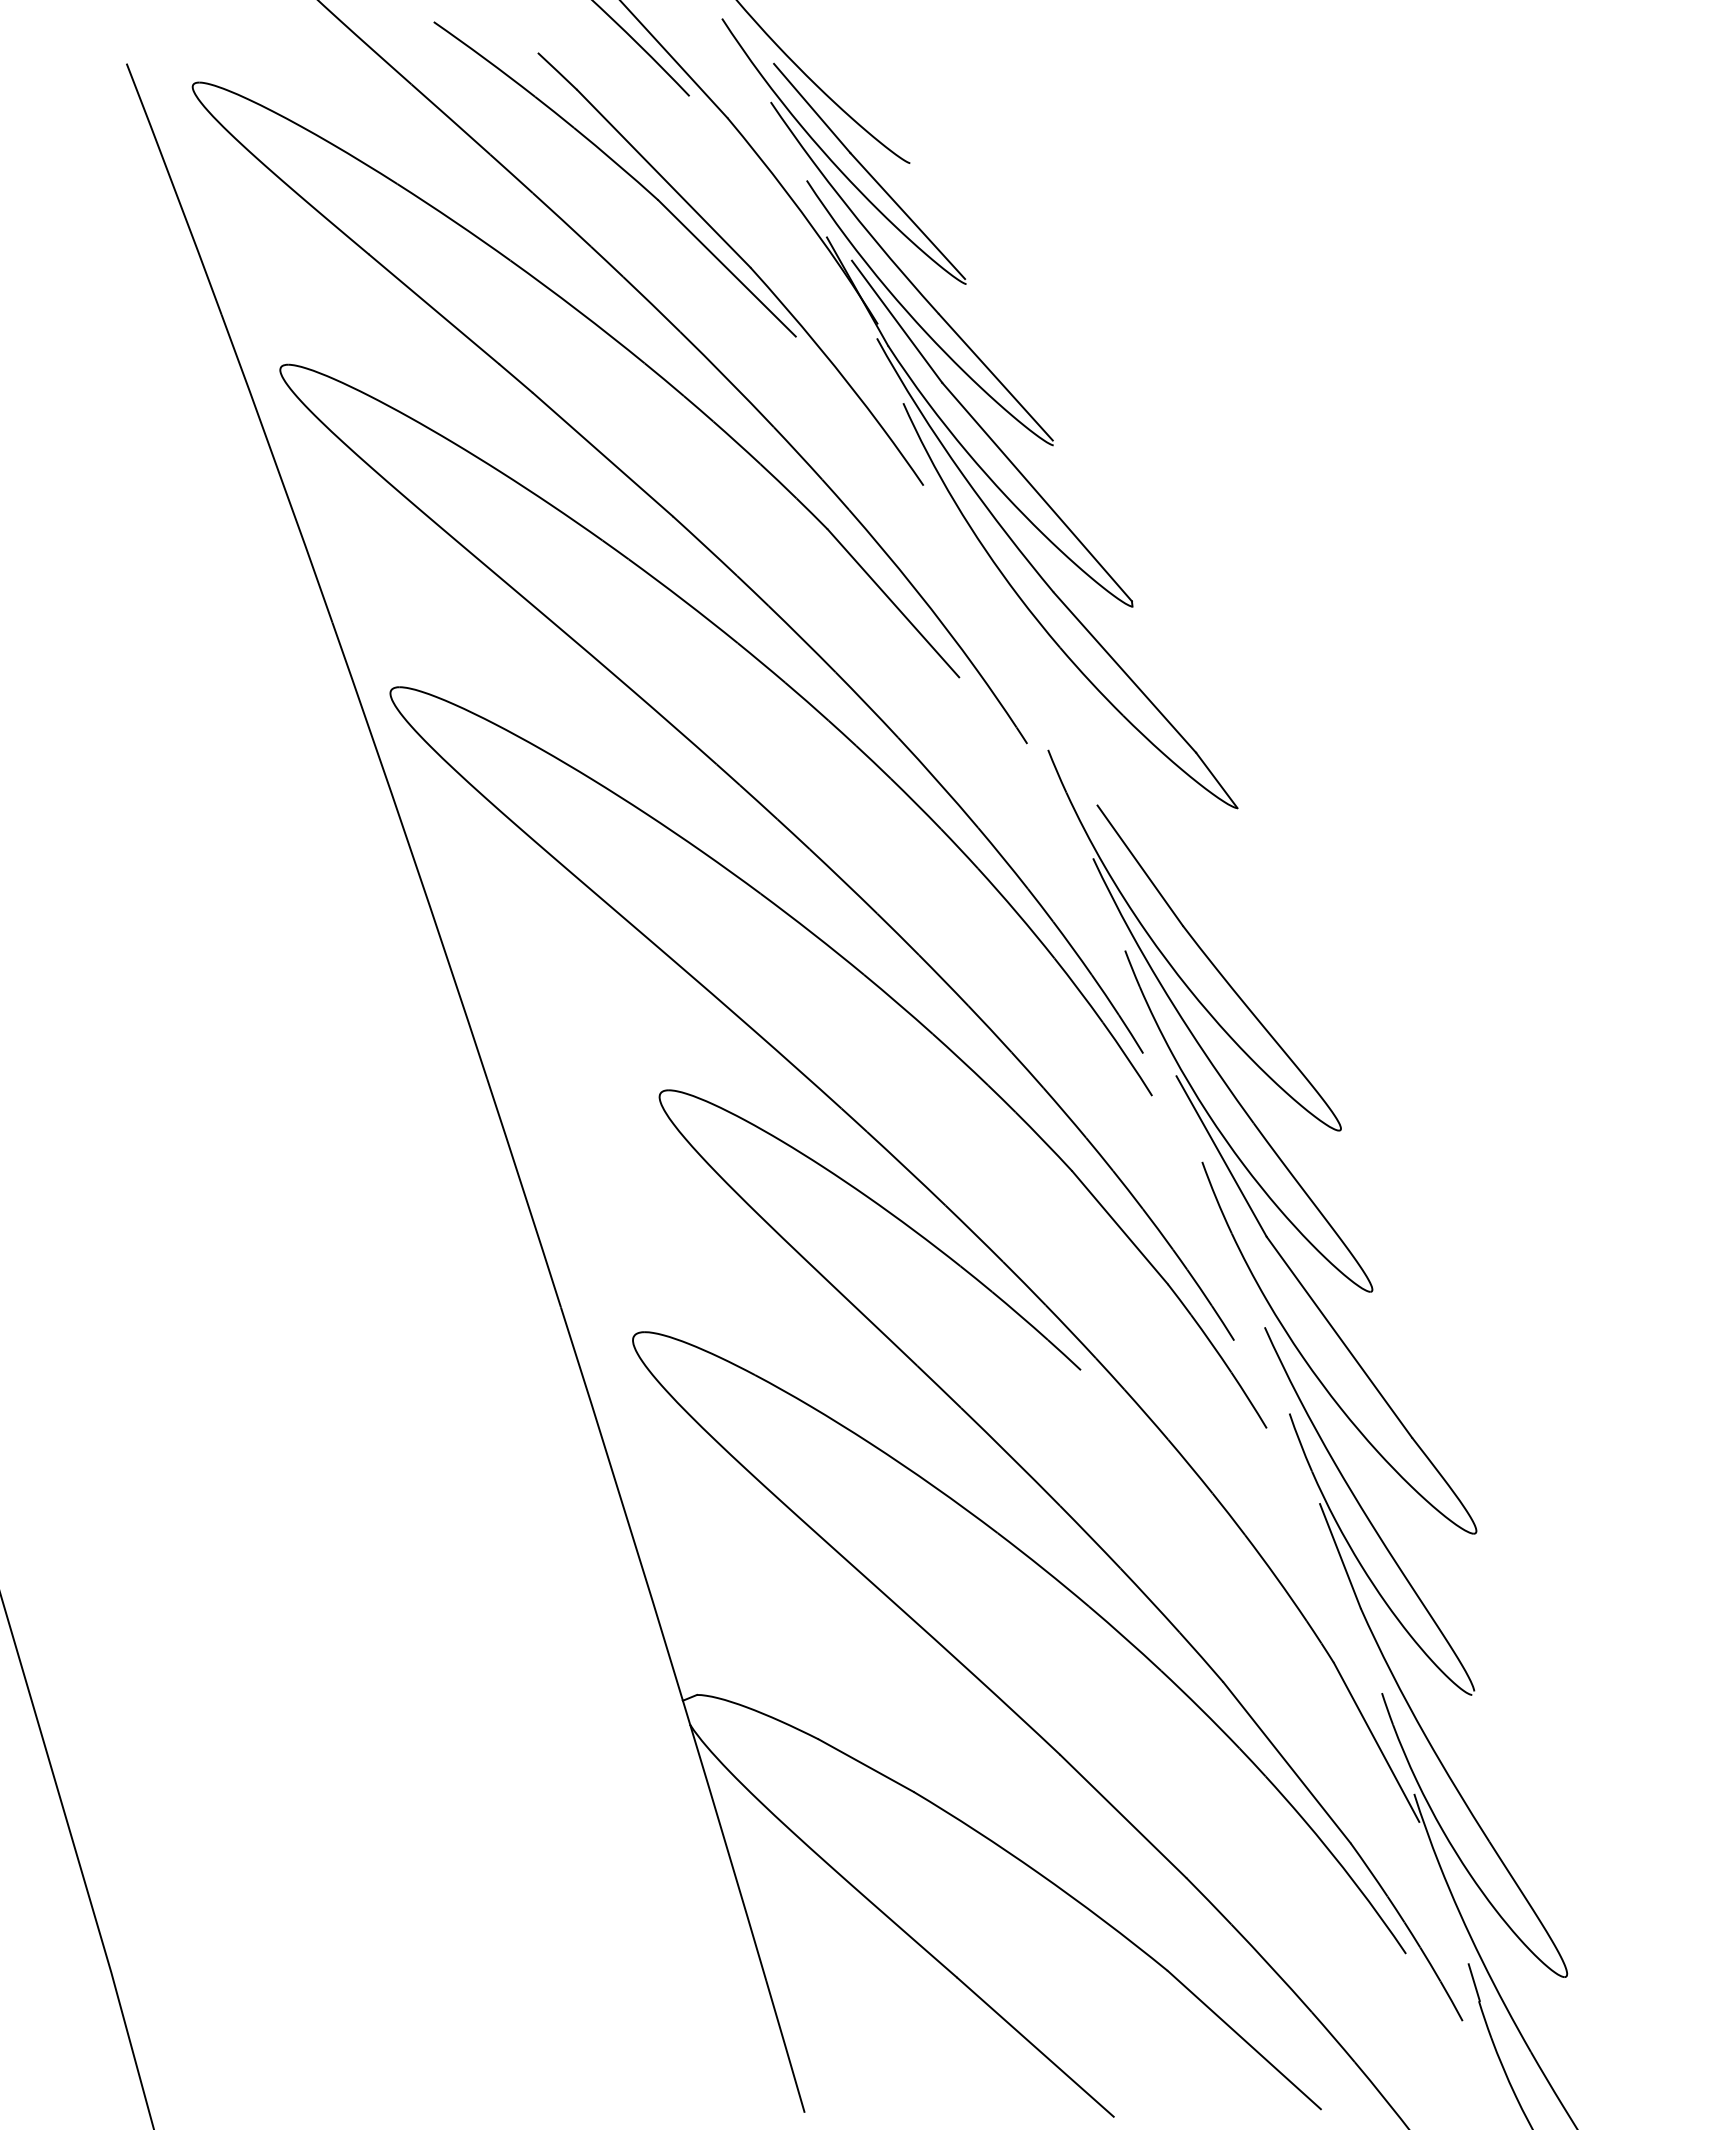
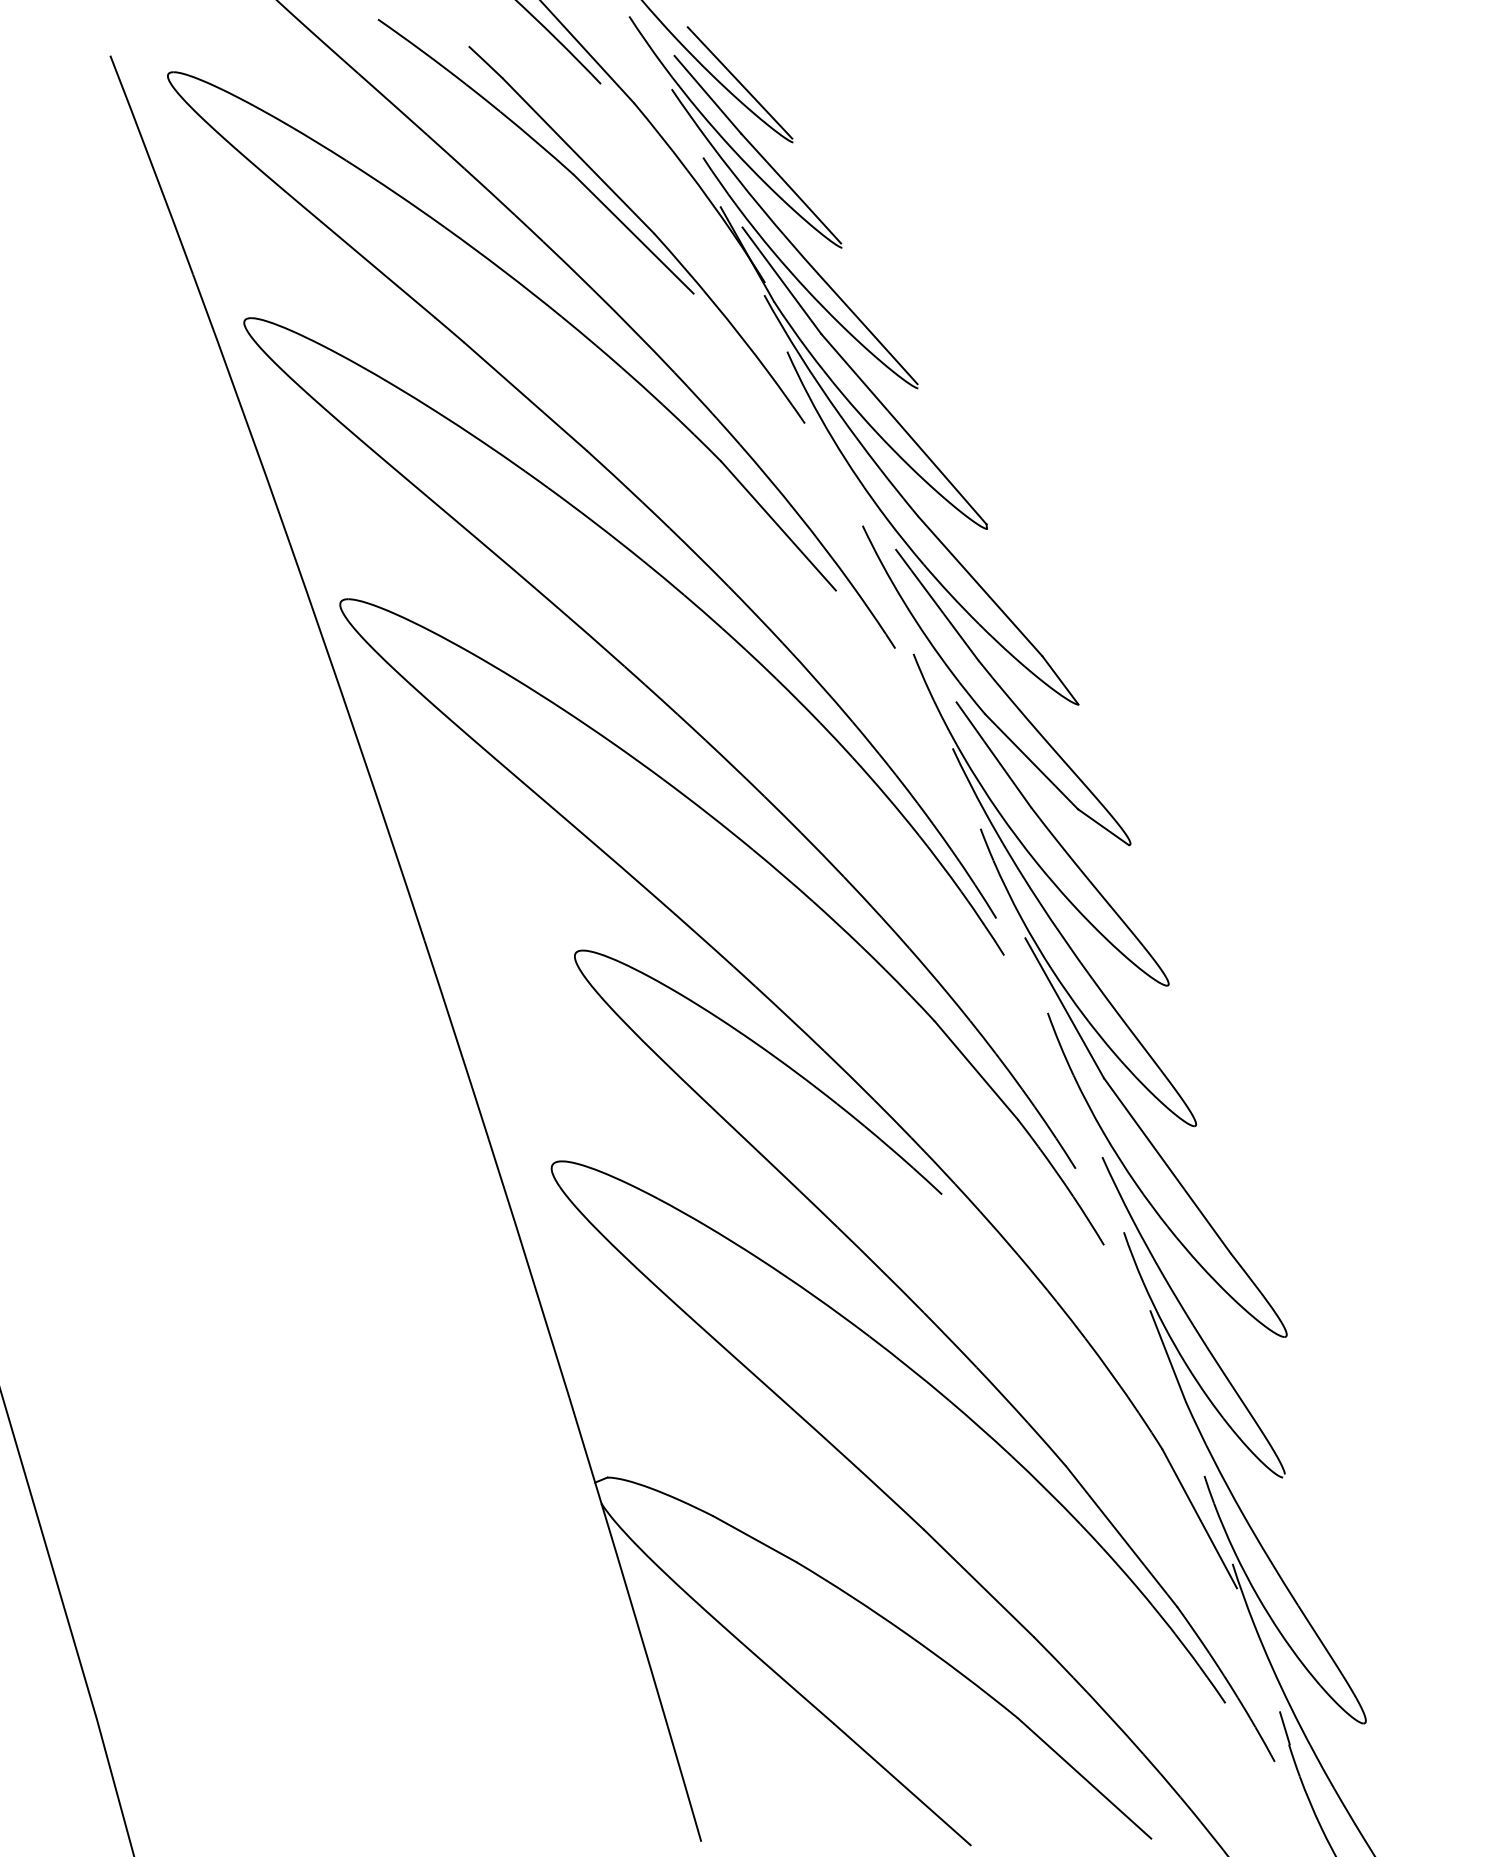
line: (848, 94) -> (739, 82), added
part: (1143, 786) -> (996, 685), added

